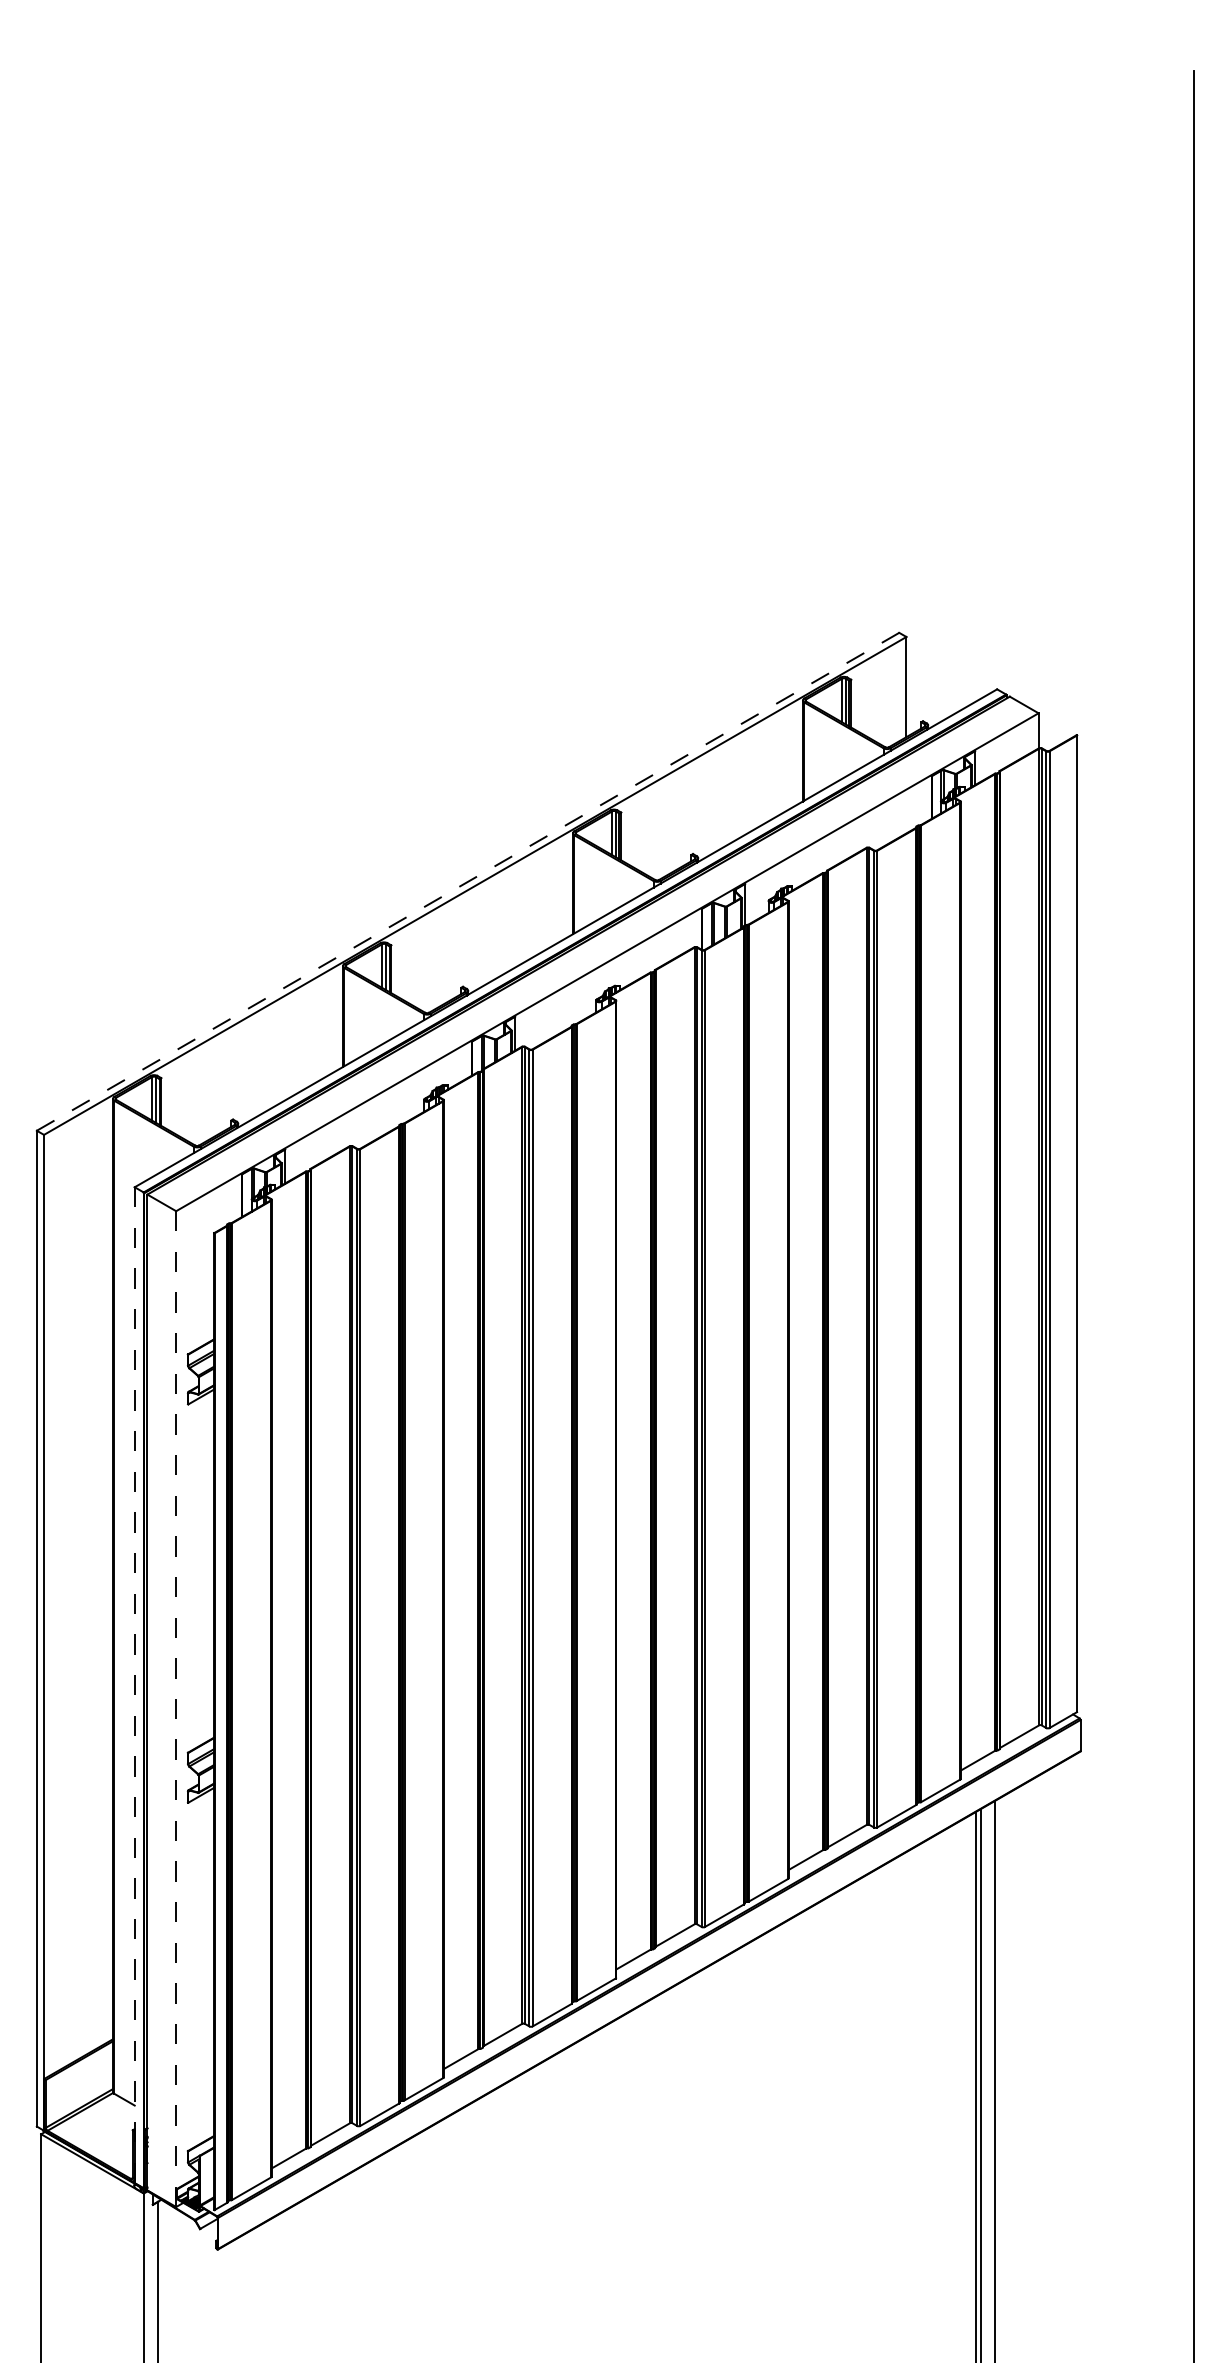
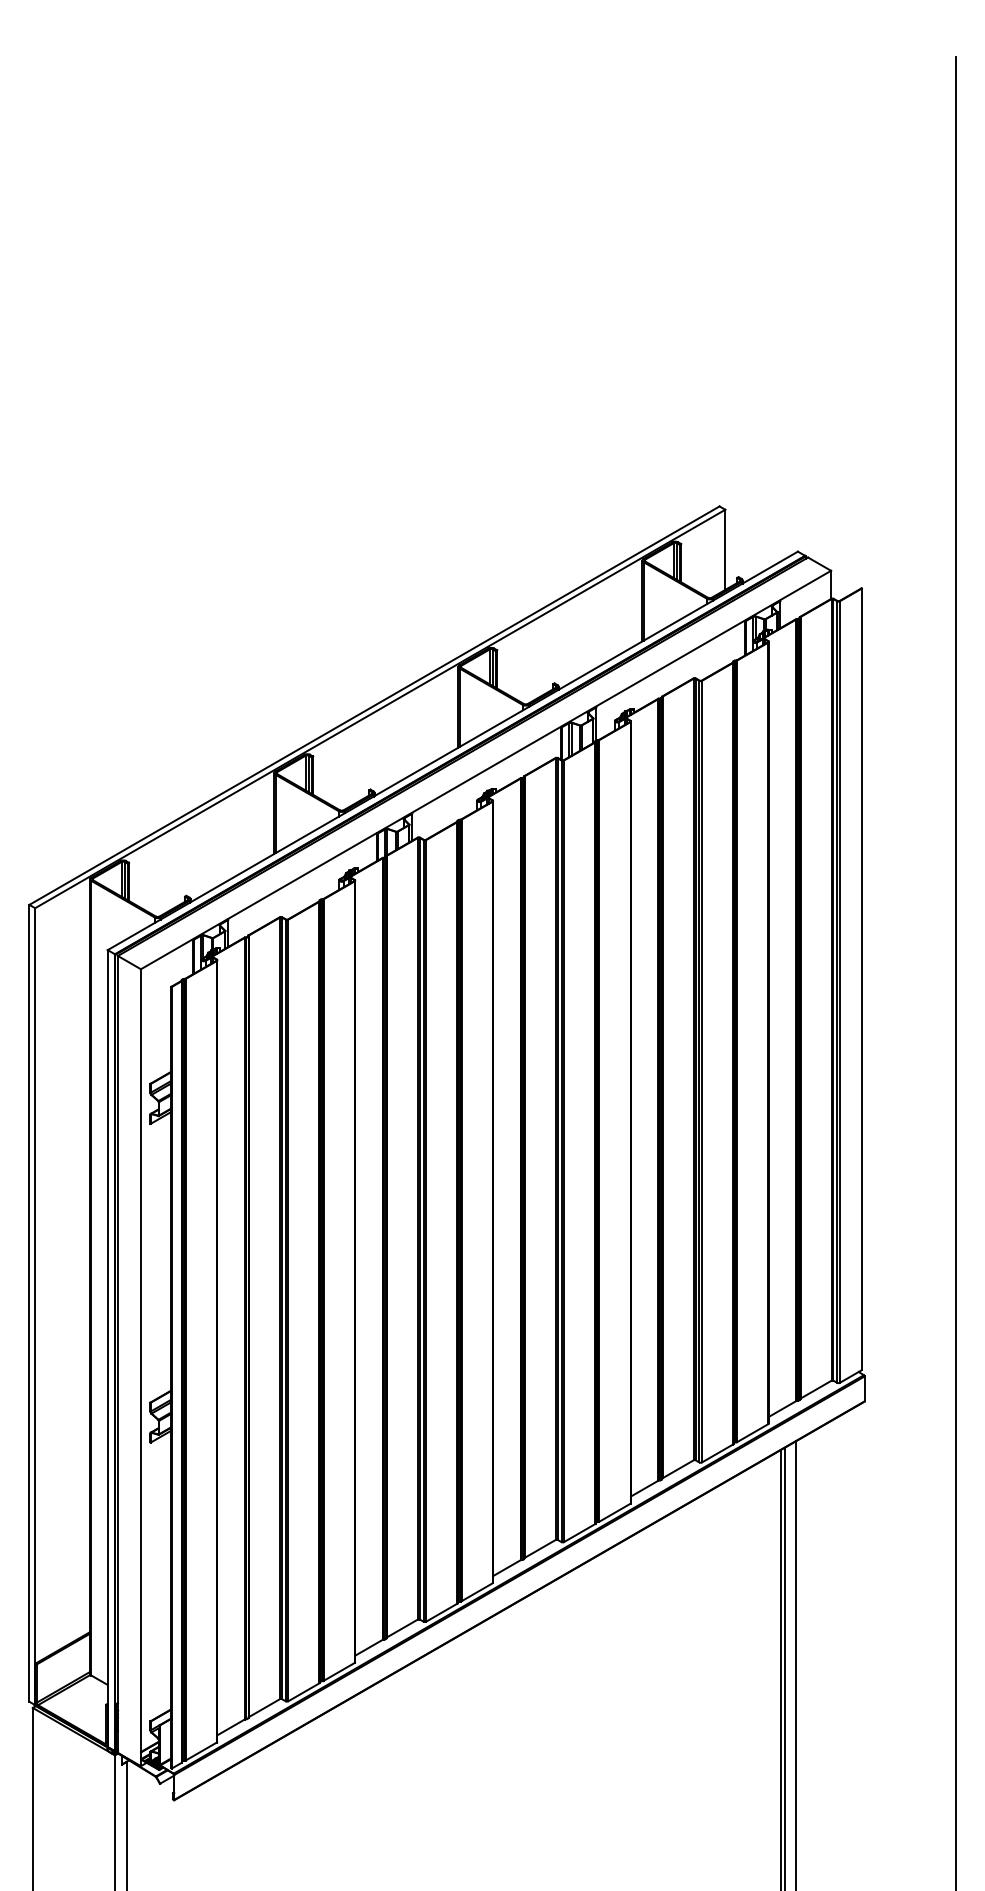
line: (468, 881) -> (374, 705), dashed -> solid
line: (134, 1685) -> (107, 1348), dashed -> solid
line: (175, 1708) -> (140, 1367), dashed -> solid

